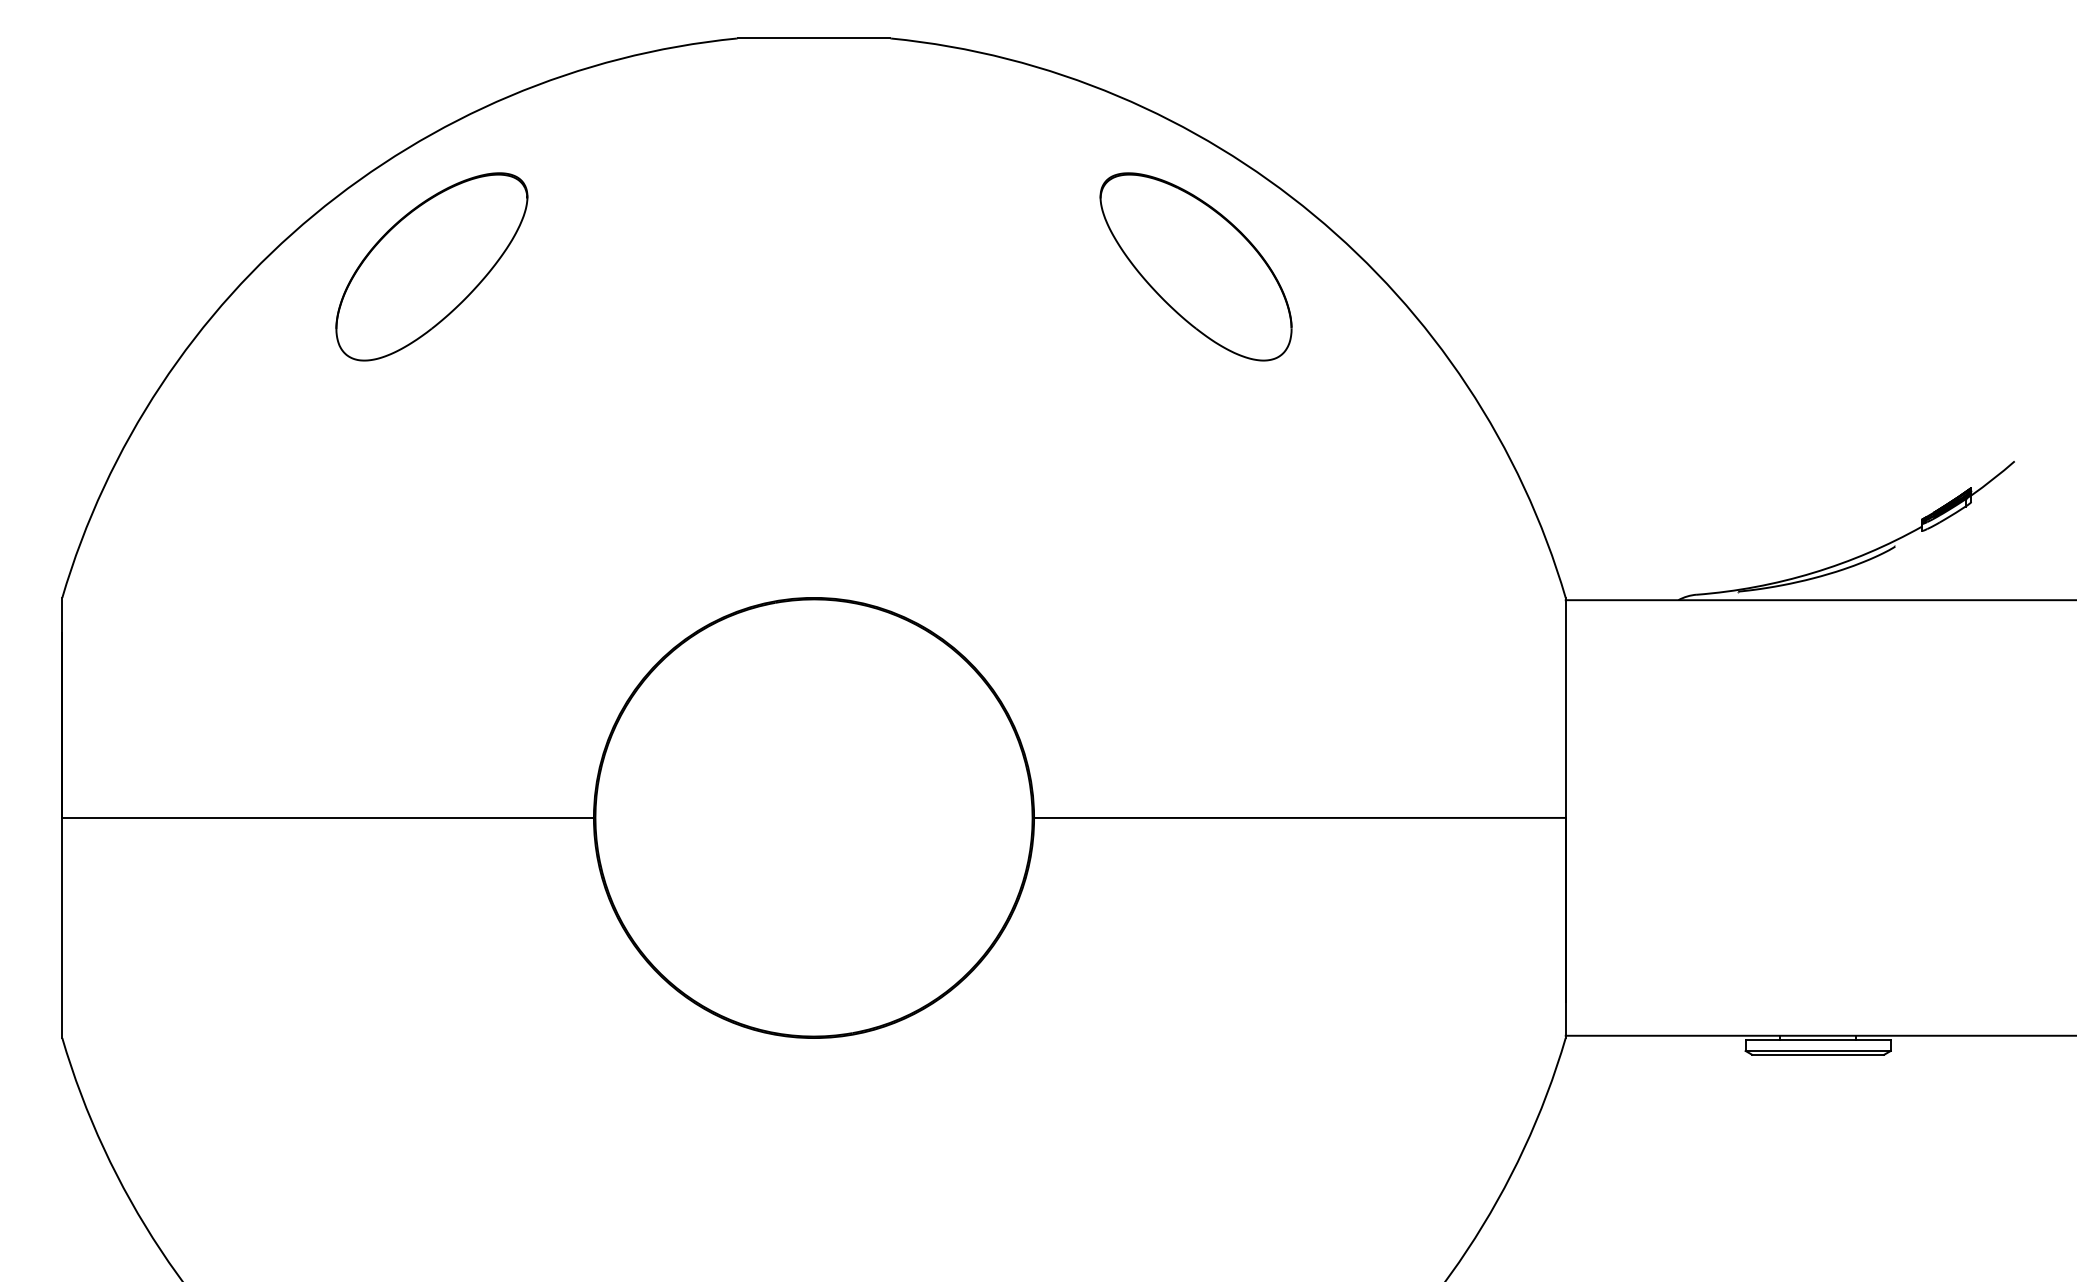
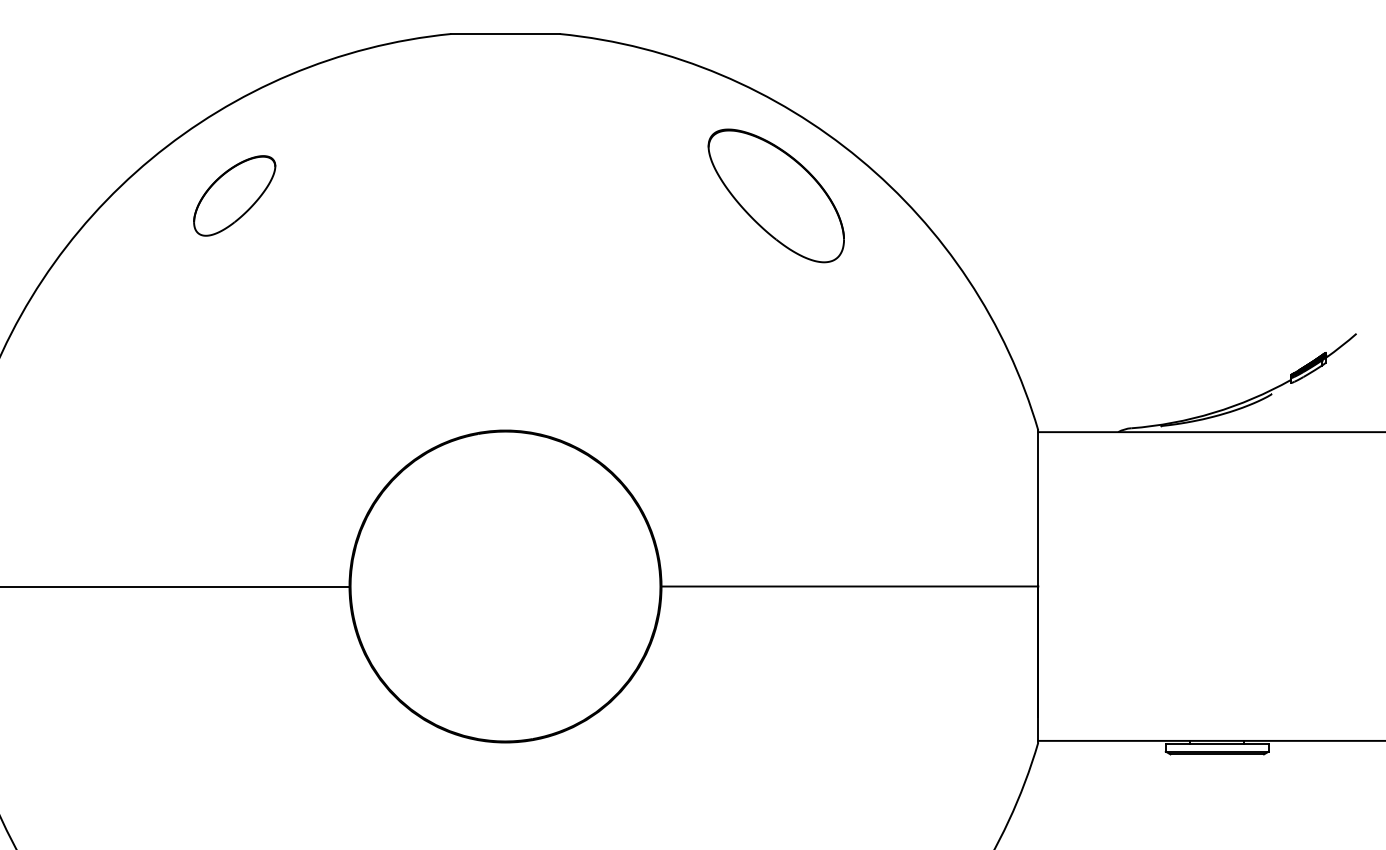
part: (431, 266) -> (234, 195), size x0.6

